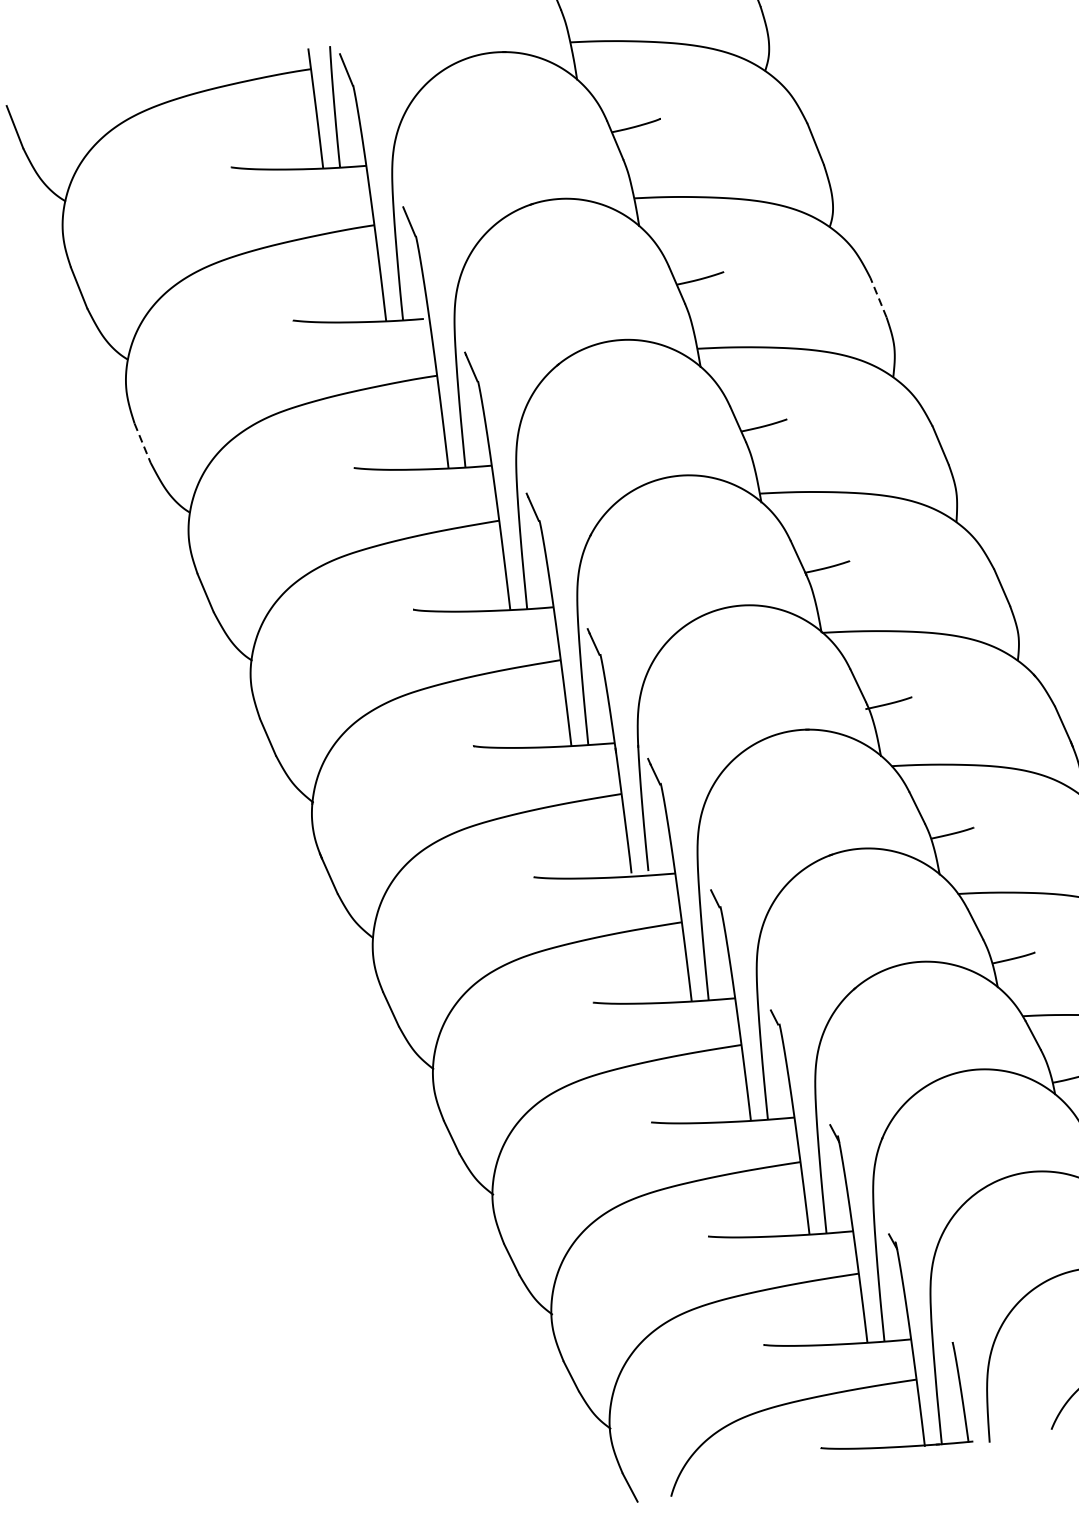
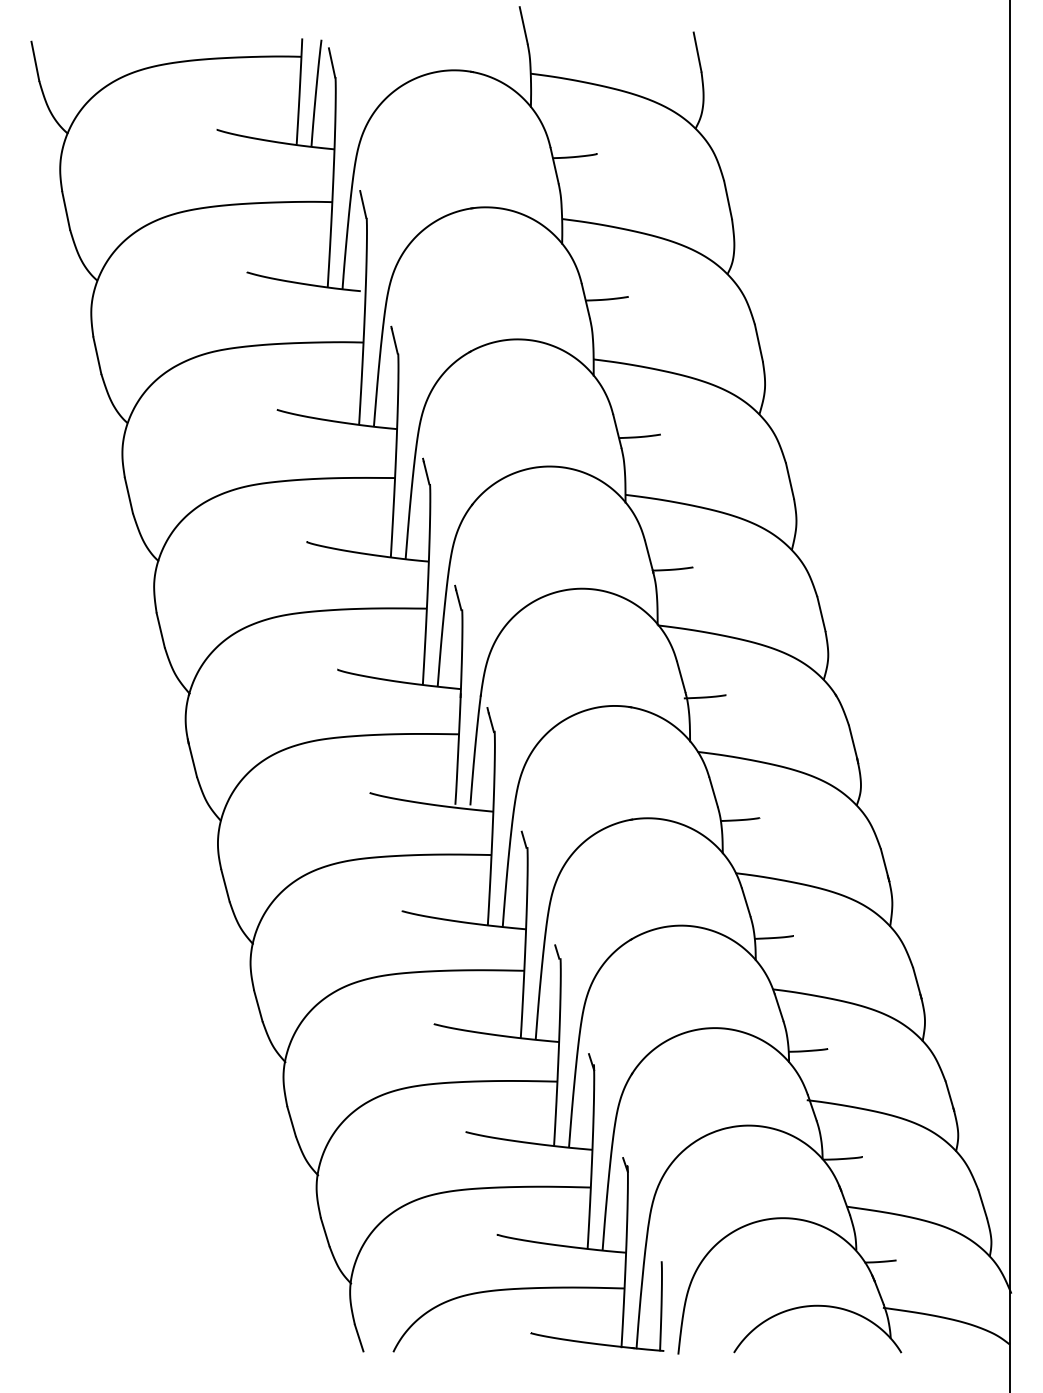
line: (878, 298) -> (758, 343), dashed -> solid
line: (142, 443) -> (97, 355), dashed -> solid

